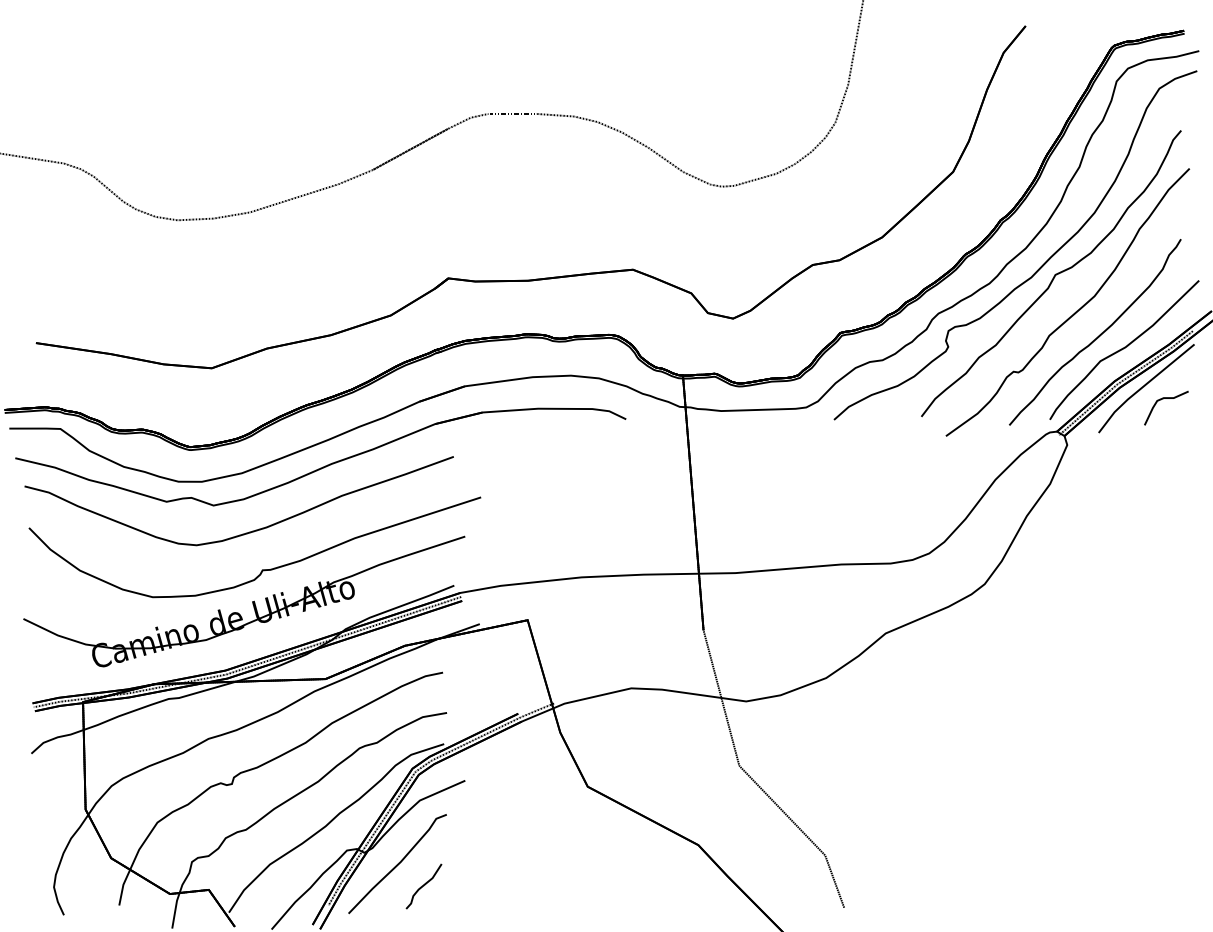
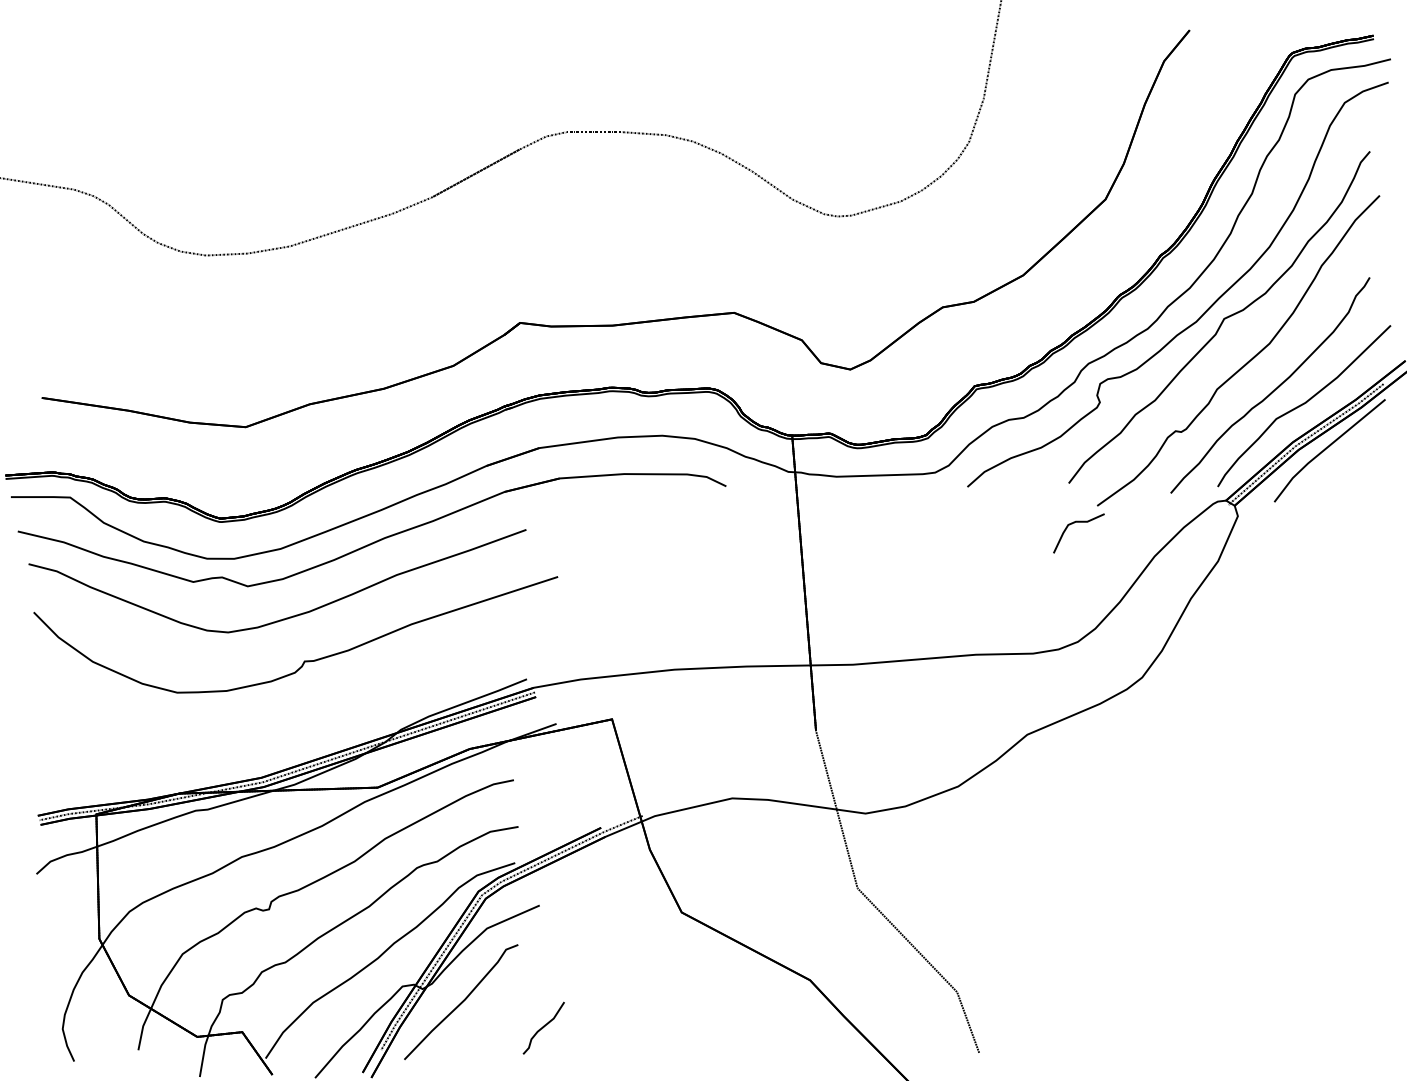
part: (1162, 399) -> (1074, 523), moved
part: (252, 601) -> (292, 697), removed
part: (423, 885) -> (543, 1027), moved

